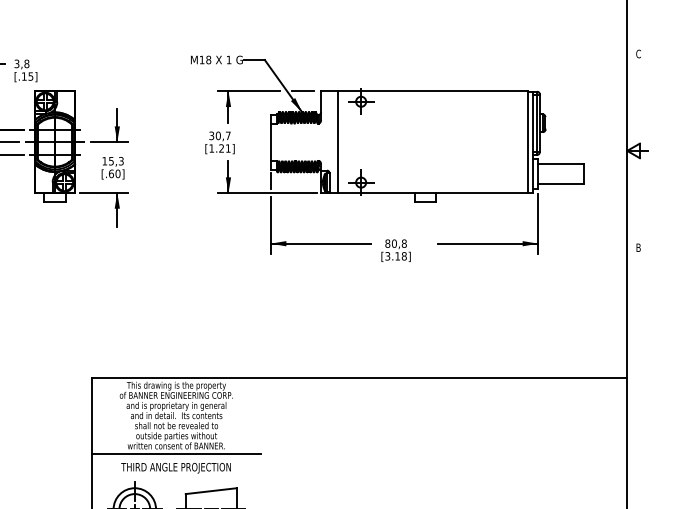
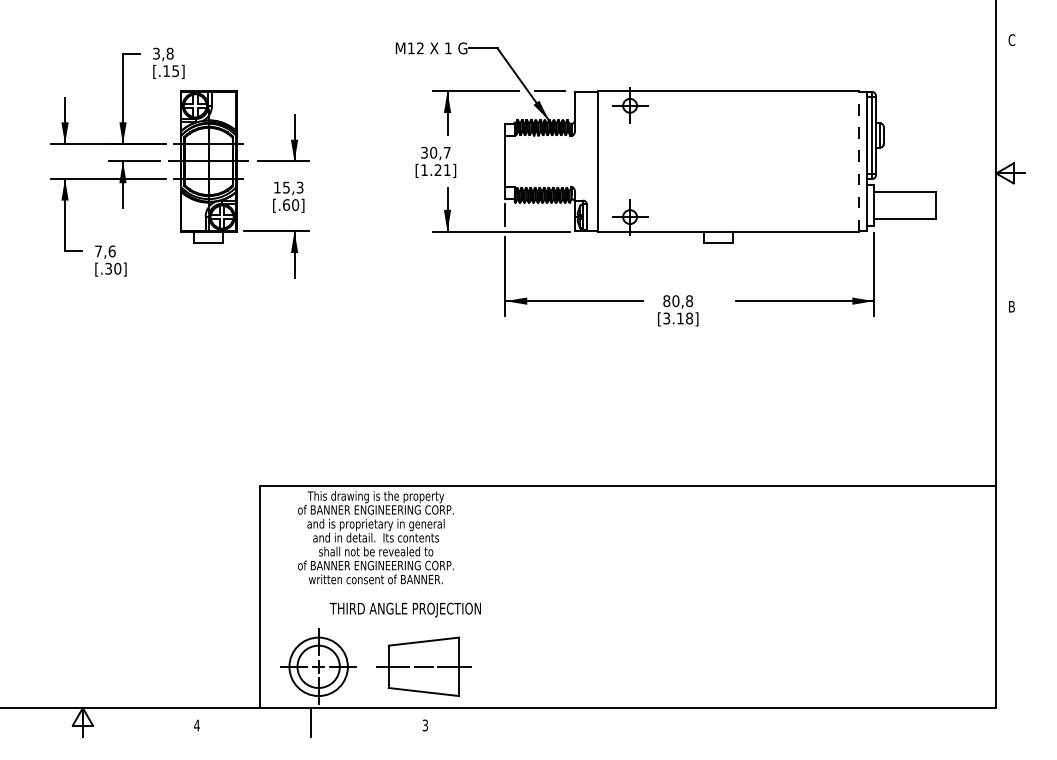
text: (208, 60) -> (419, 48), M18 -> M12
line: (527, 141) -> (859, 160), solid -> dashed
text: (176, 436) -> (375, 566), outside parties without -> of BANNER ENGINEERING CORP.
line: (176, 453) -> (376, 589), removed
text: (175, 467) -> (404, 609), moved

